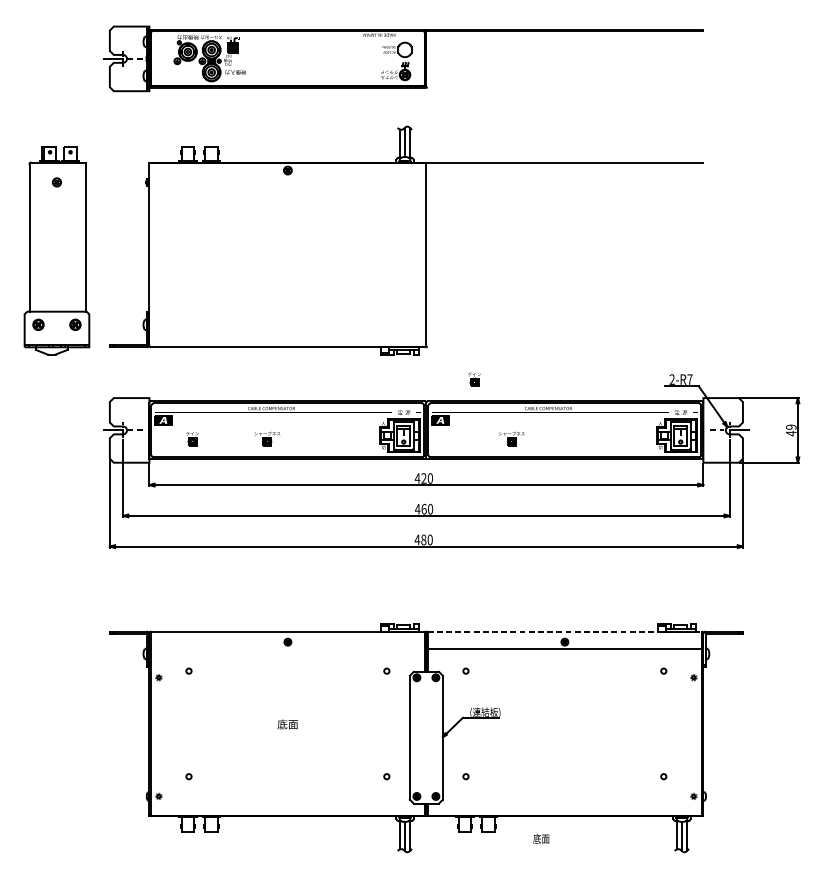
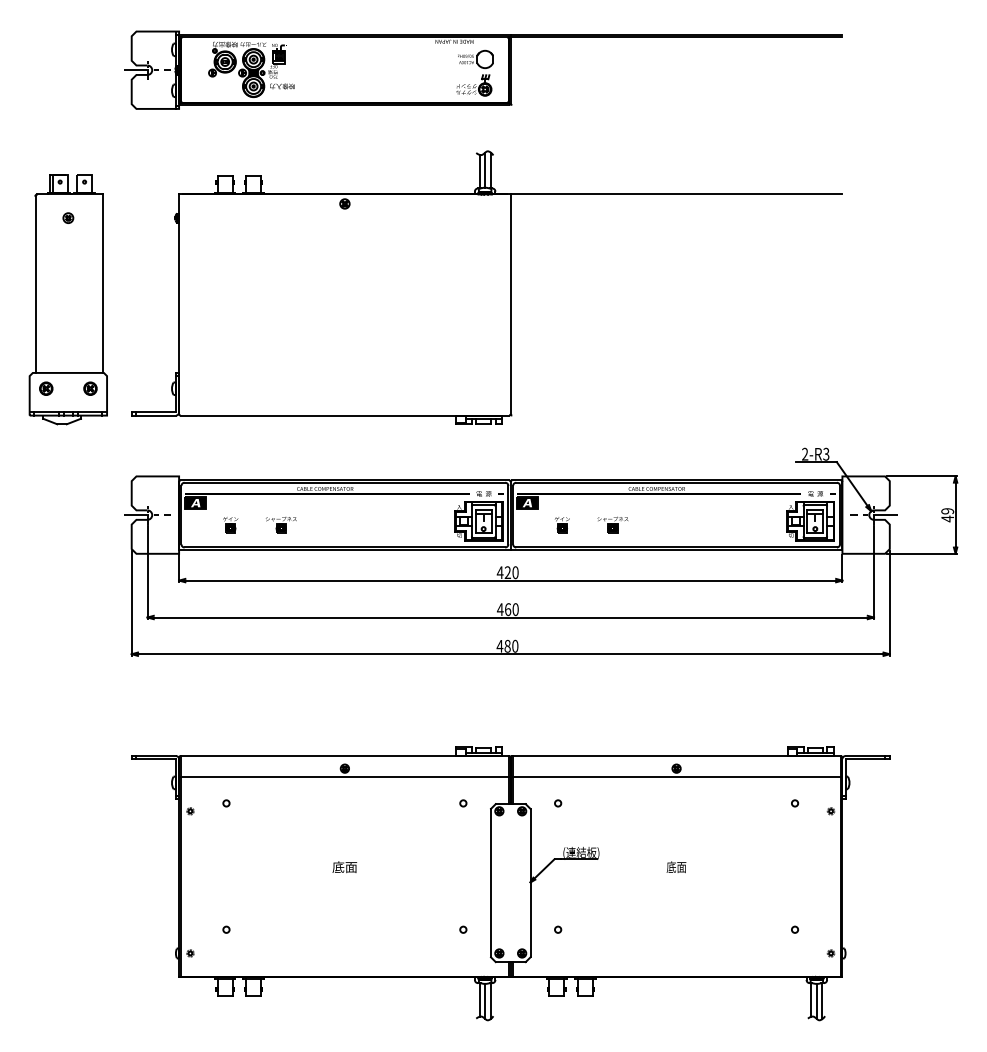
text: (690, 378) -> (826, 453), 2-R7 -> 2-R3
part: (474, 379) -> (562, 525), moved
part: (267, 439) -> (281, 525), moved
line: (565, 631) -> (677, 756), dashed -> solid
line: (287, 648) -> (344, 776), added
text: (541, 839) -> (676, 867), moved

